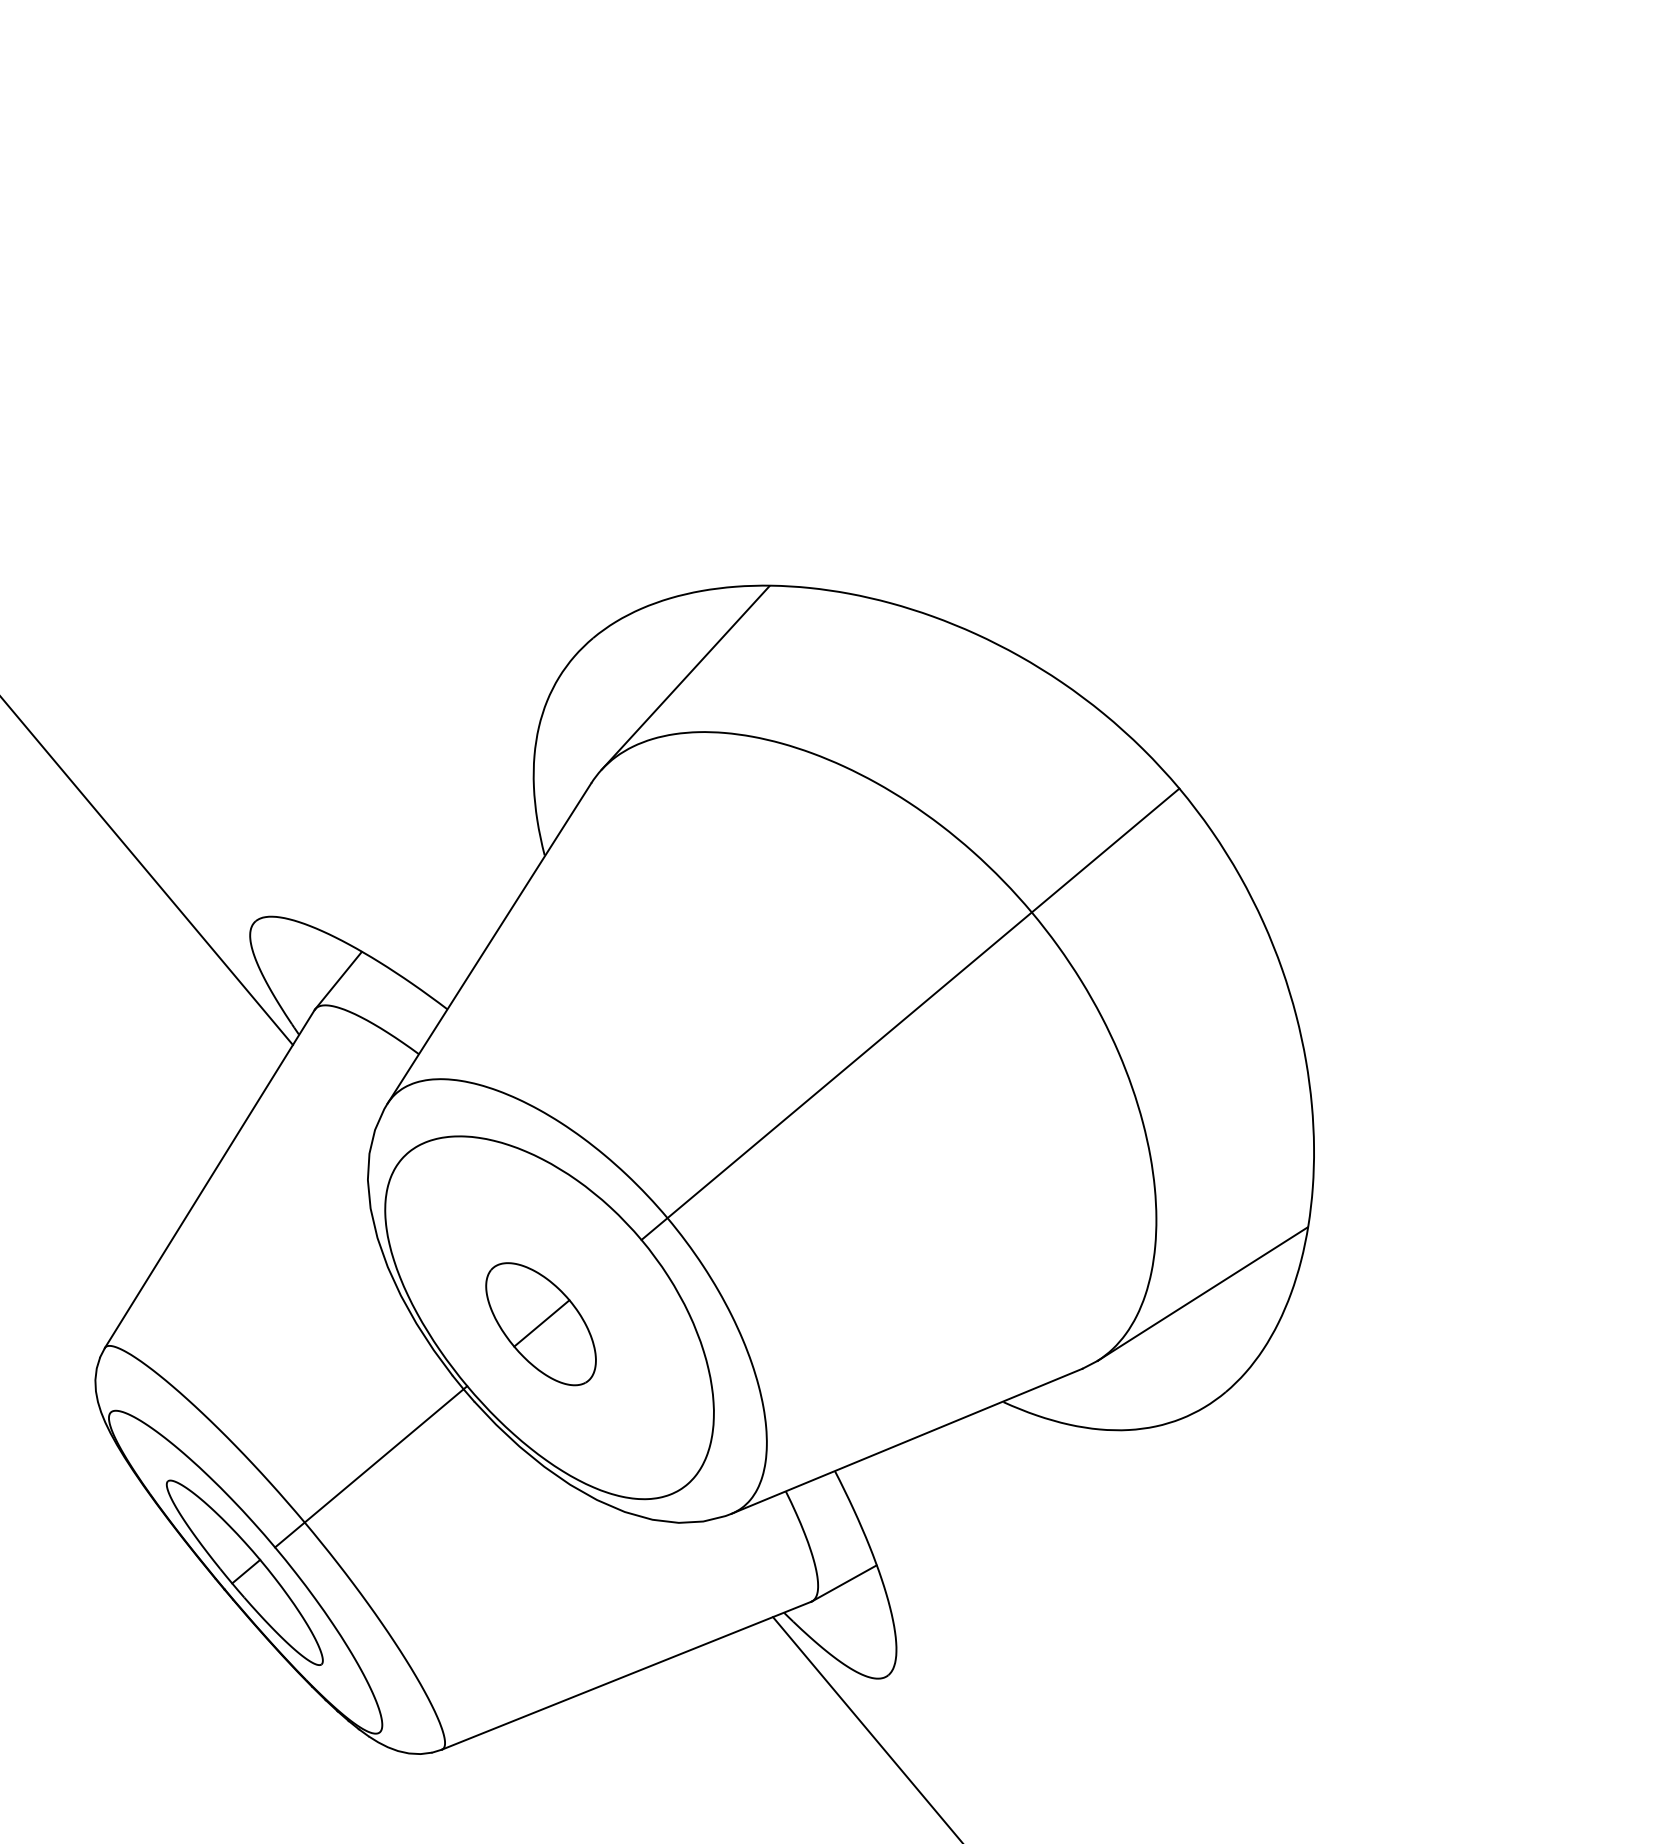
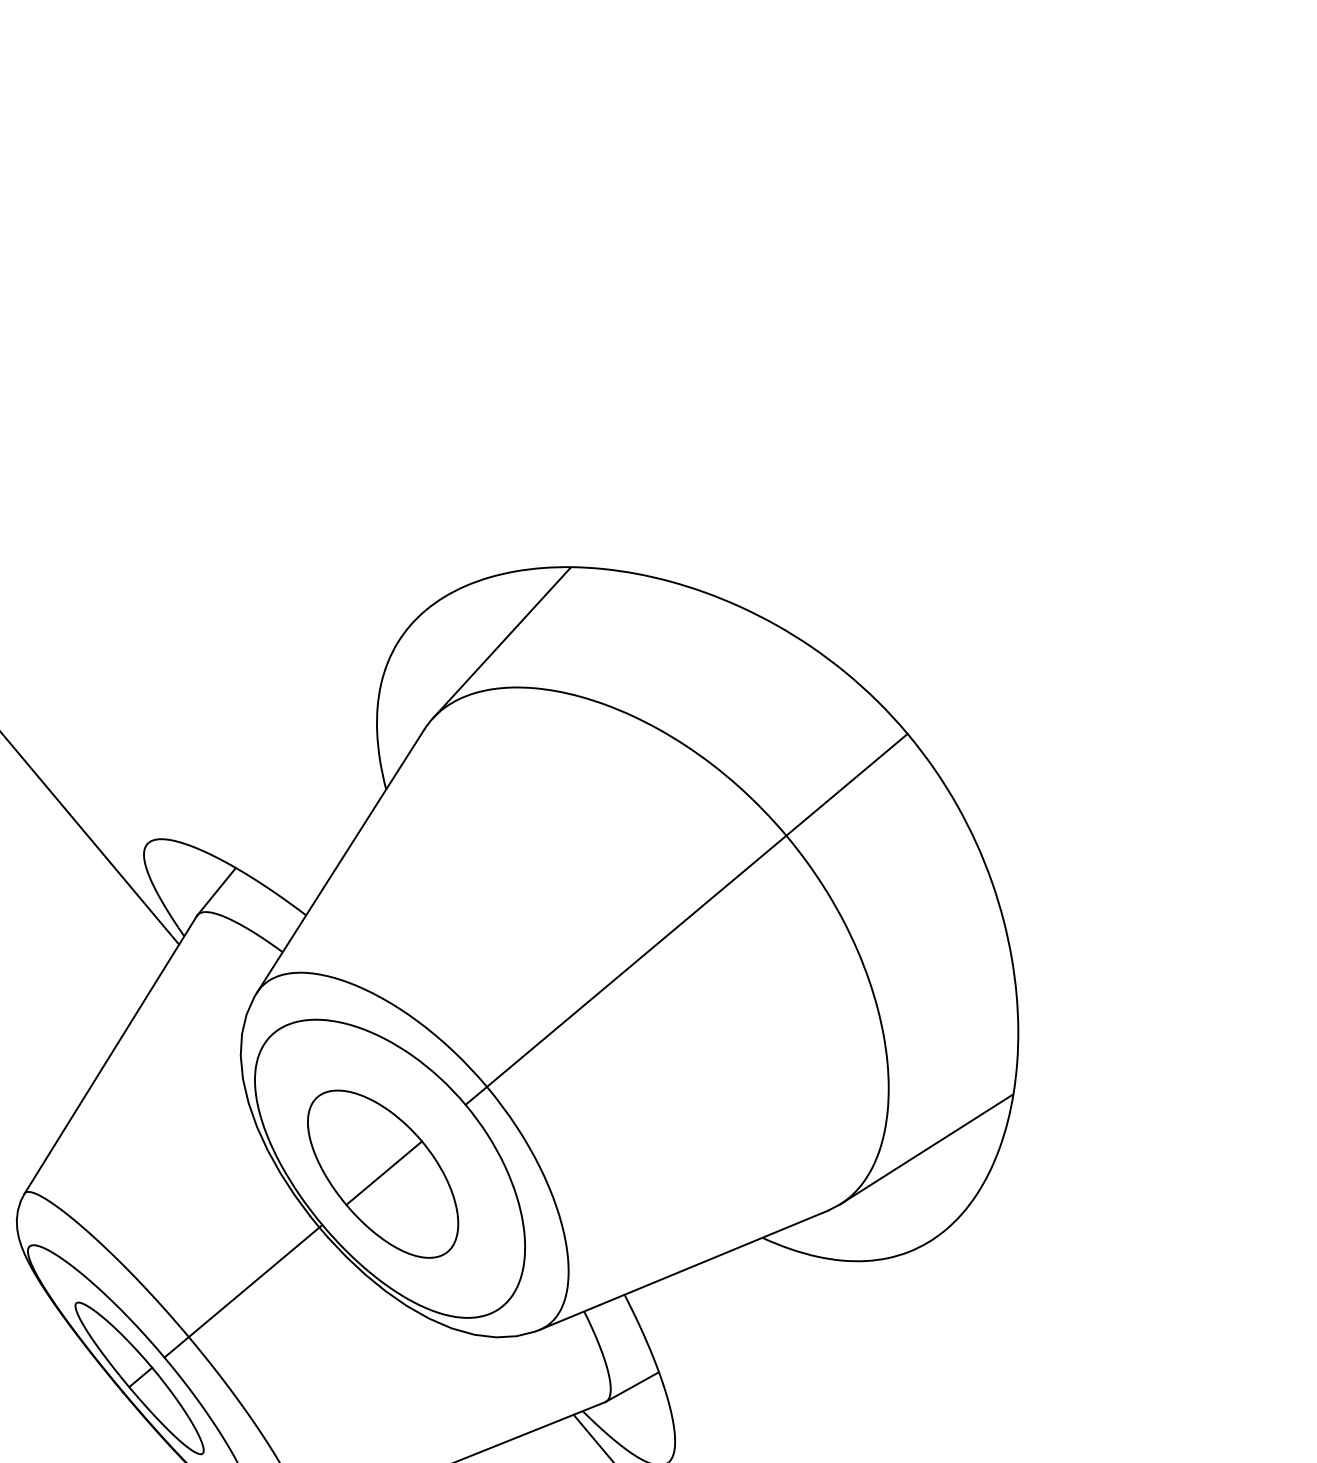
part: (540, 1323) -> (382, 1173), size x1.67

